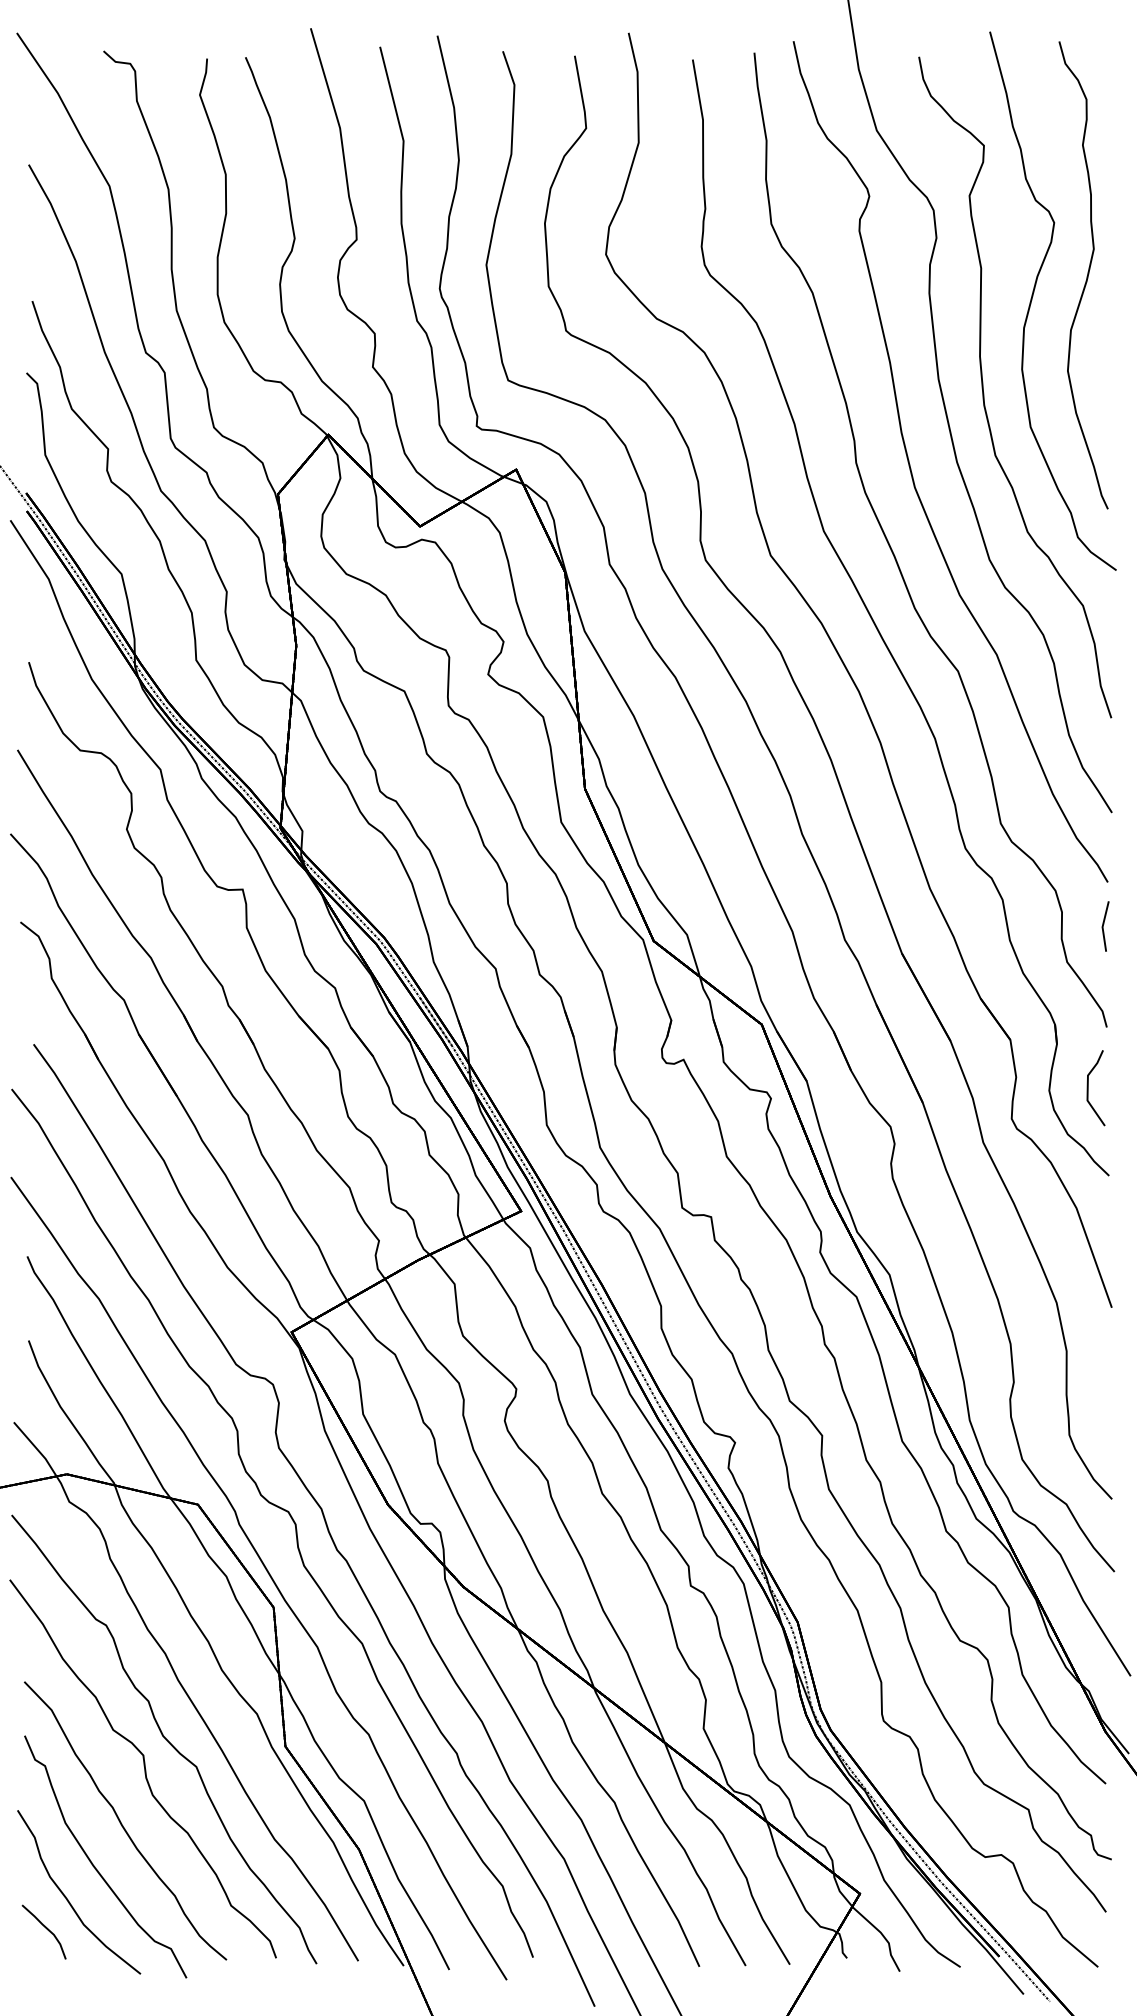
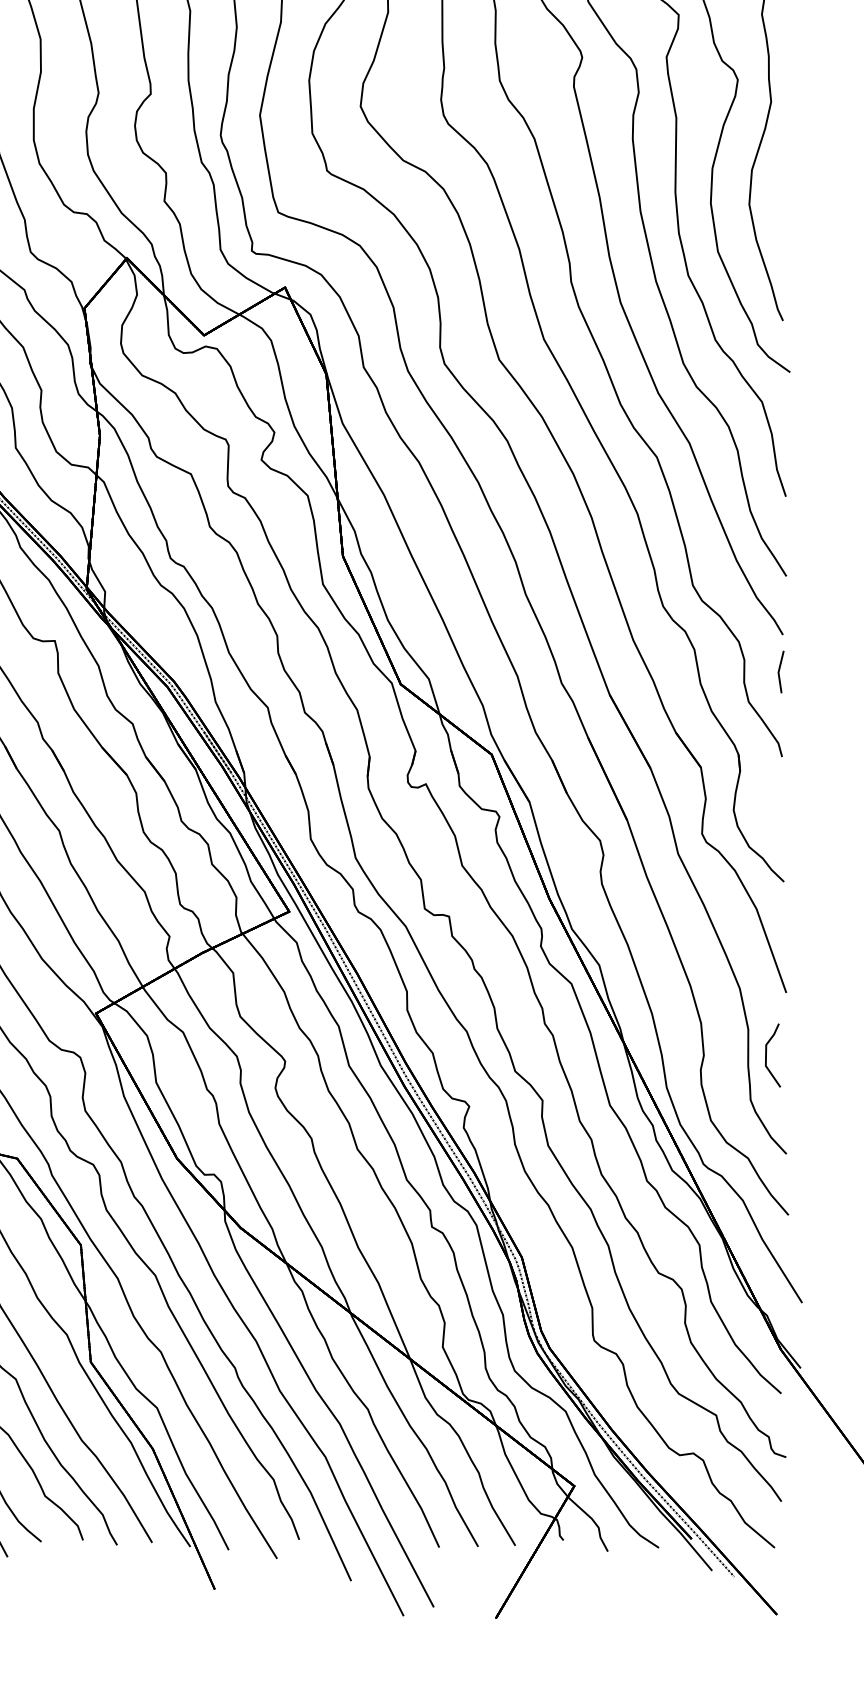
part: (1088, 1088) -> (766, 1055), moved

